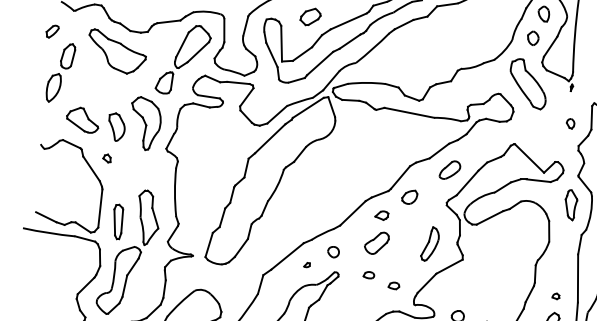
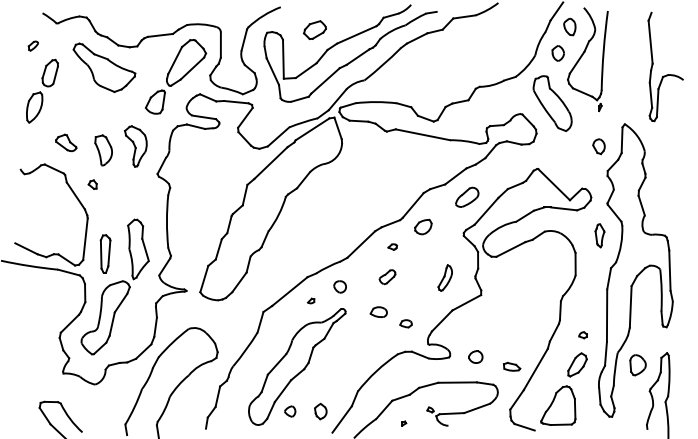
part: (52, 31) -> (33, 45), size x0.7
part: (82, 119) -> (66, 142), size x0.6
part: (146, 123) -> (135, 146), size x0.7
part: (570, 123) -> (598, 146), size x1.4
part: (571, 205) -> (599, 235), size x0.7
part: (381, 215) -> (392, 246), size x0.6
part: (376, 242) -> (387, 276), size x0.6
part: (429, 243) -> (444, 277), size x0.7
part: (368, 274) -> (378, 311), size x1.4

